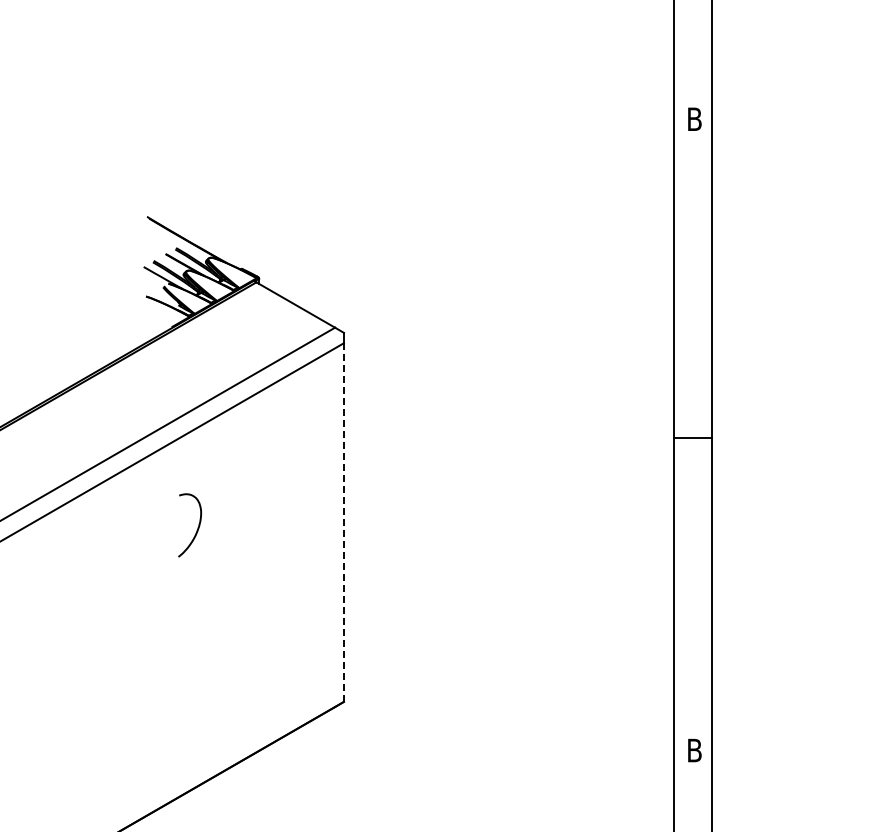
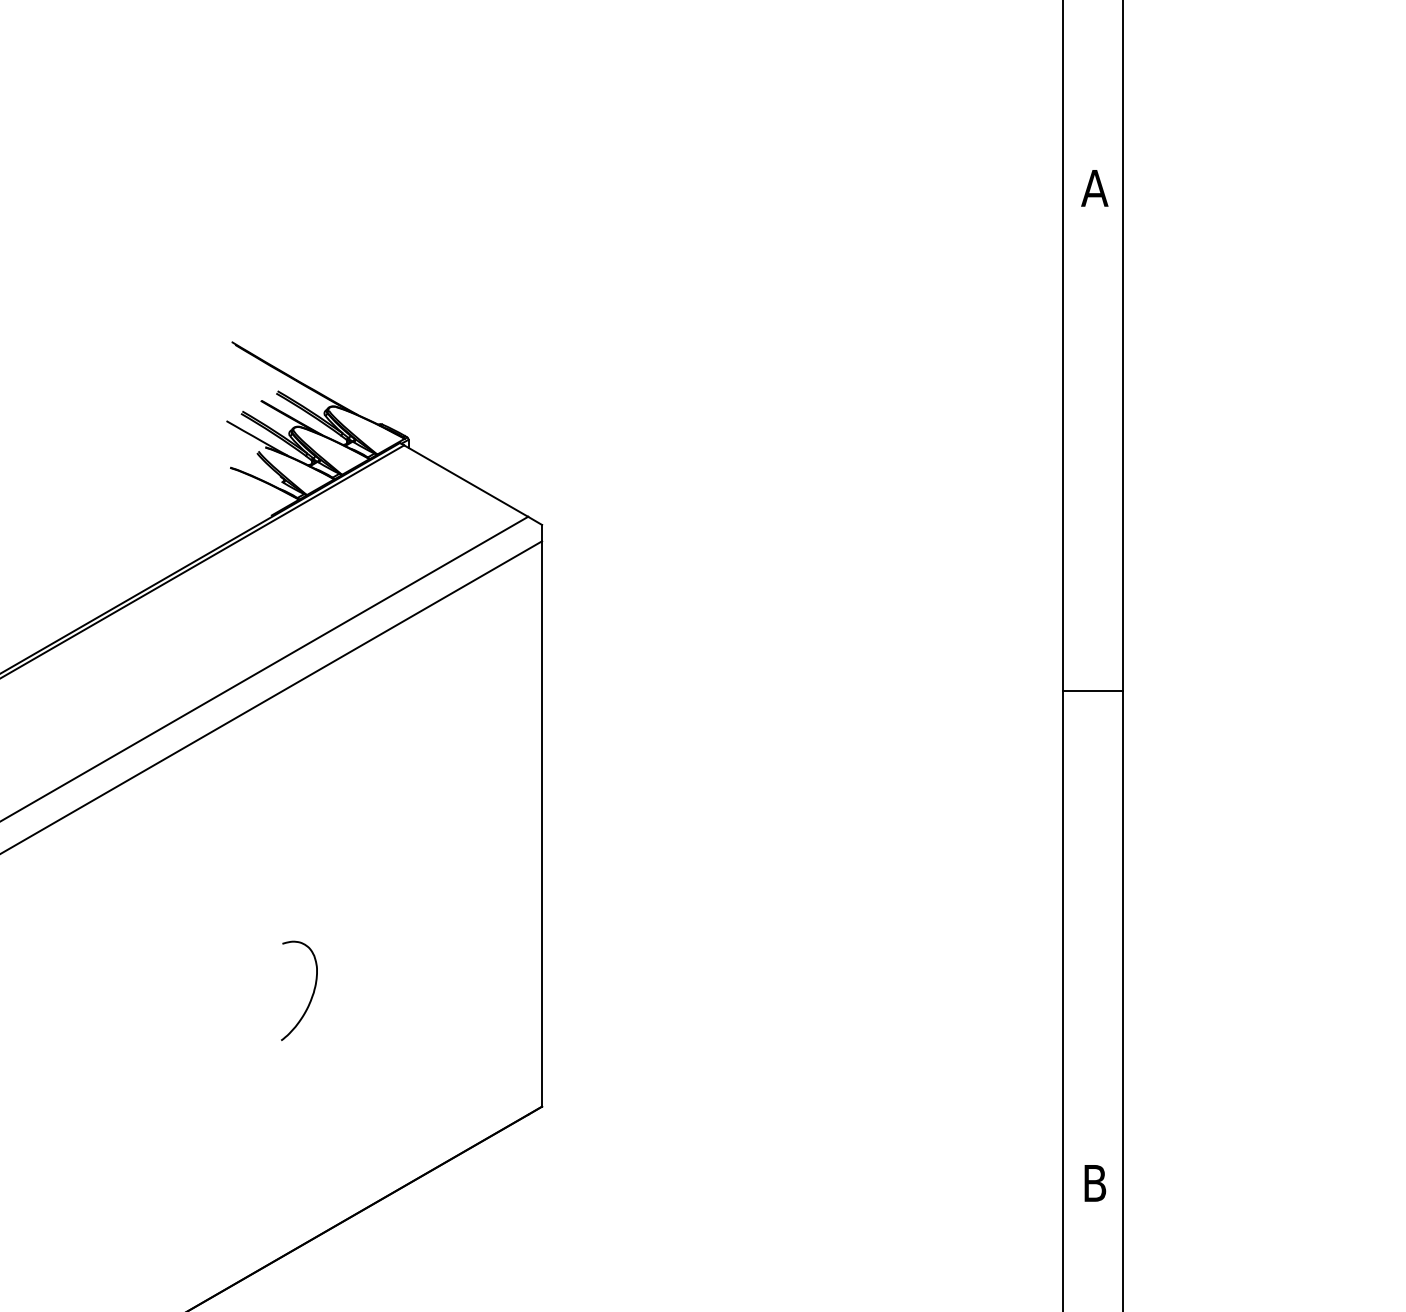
text: (694, 118) -> (1094, 187), B -> A
line: (343, 522) -> (541, 823), dashed -> solid
curve: (197, 527) -> (311, 994), moved

